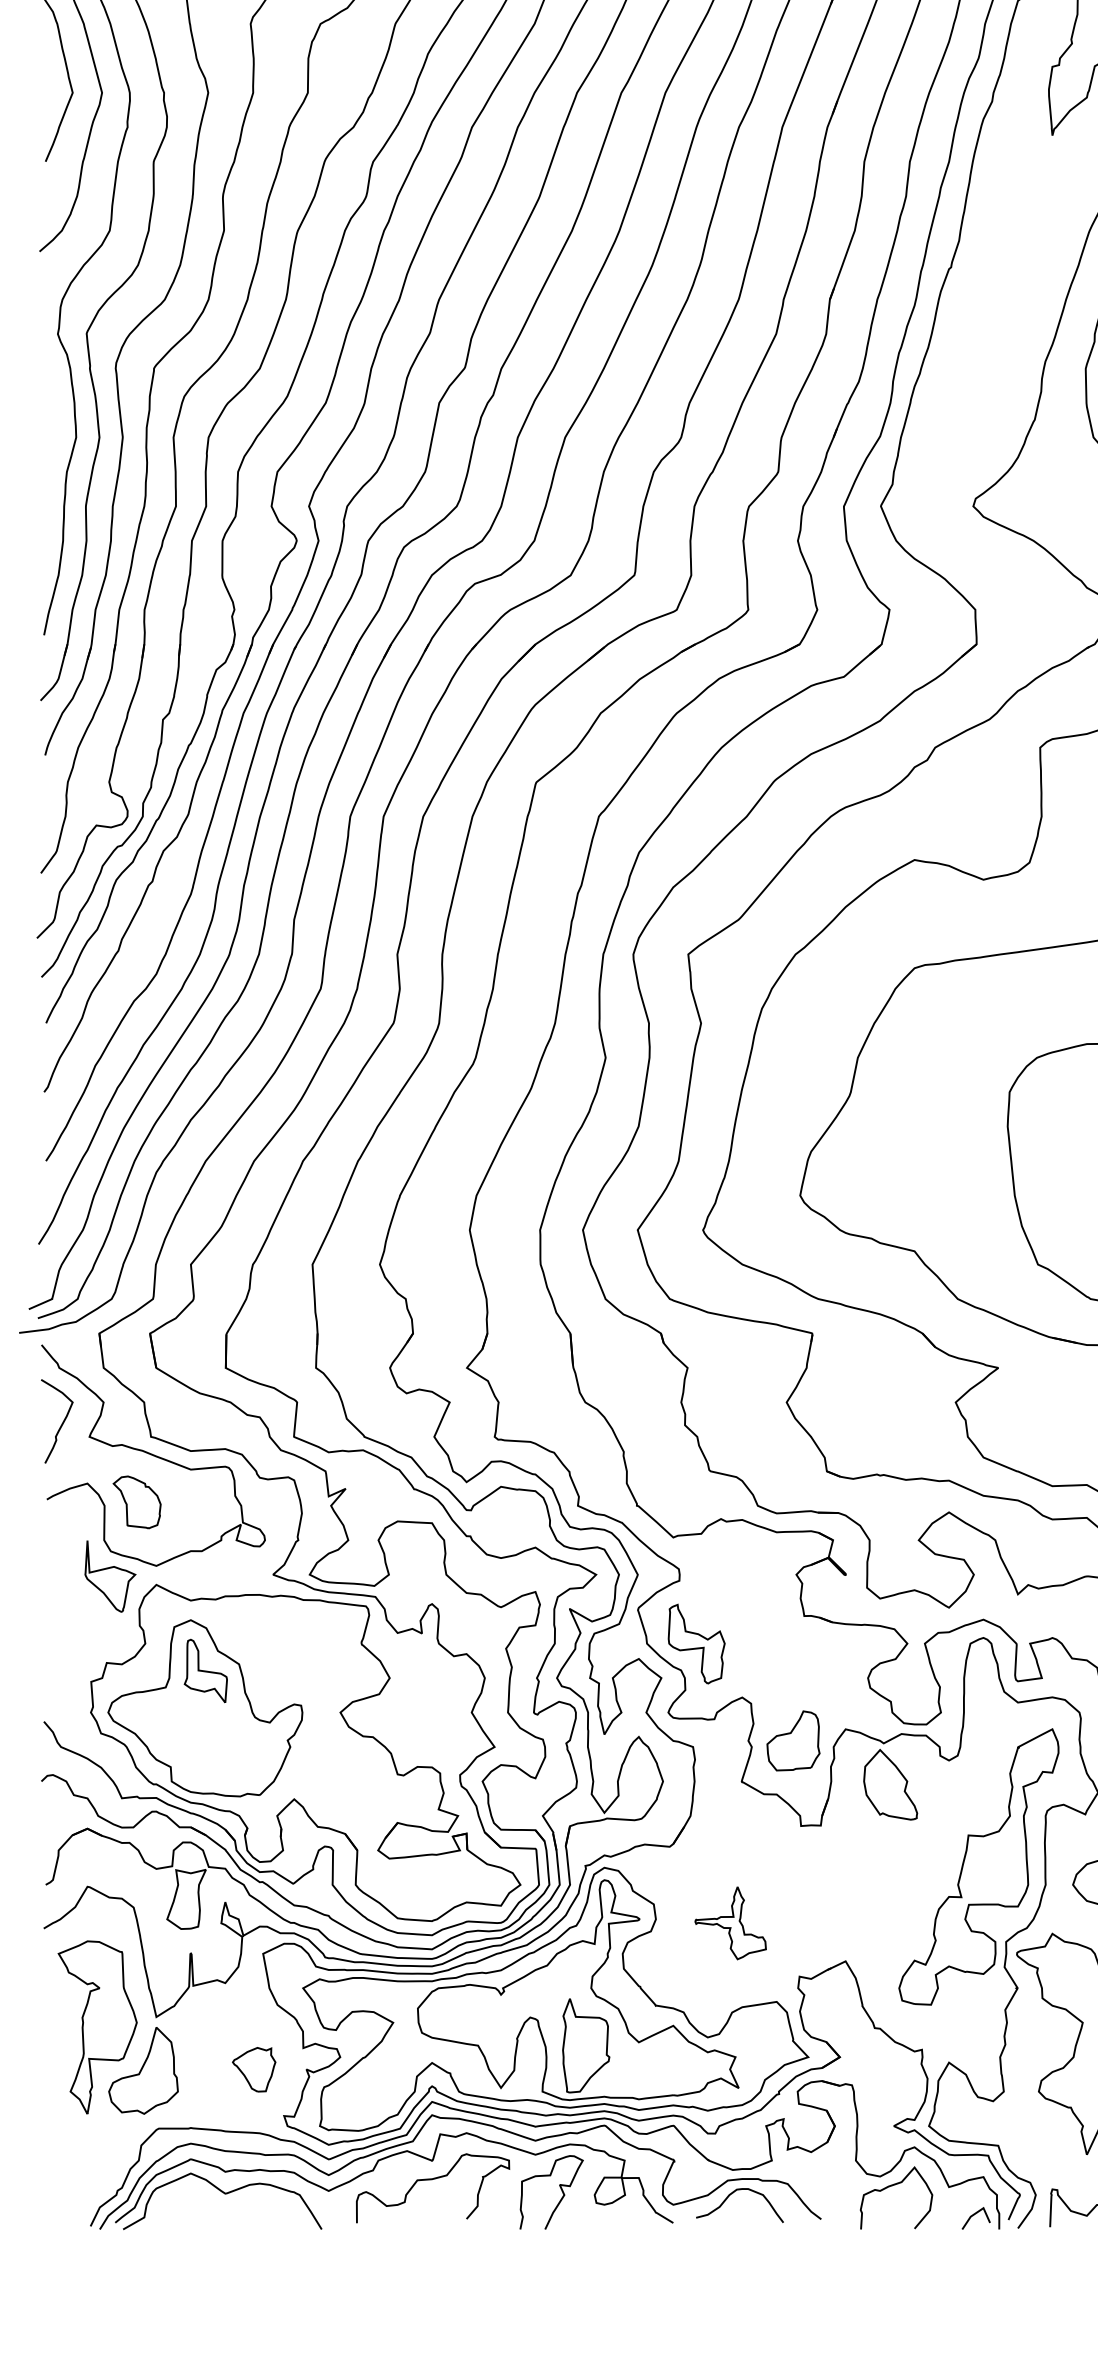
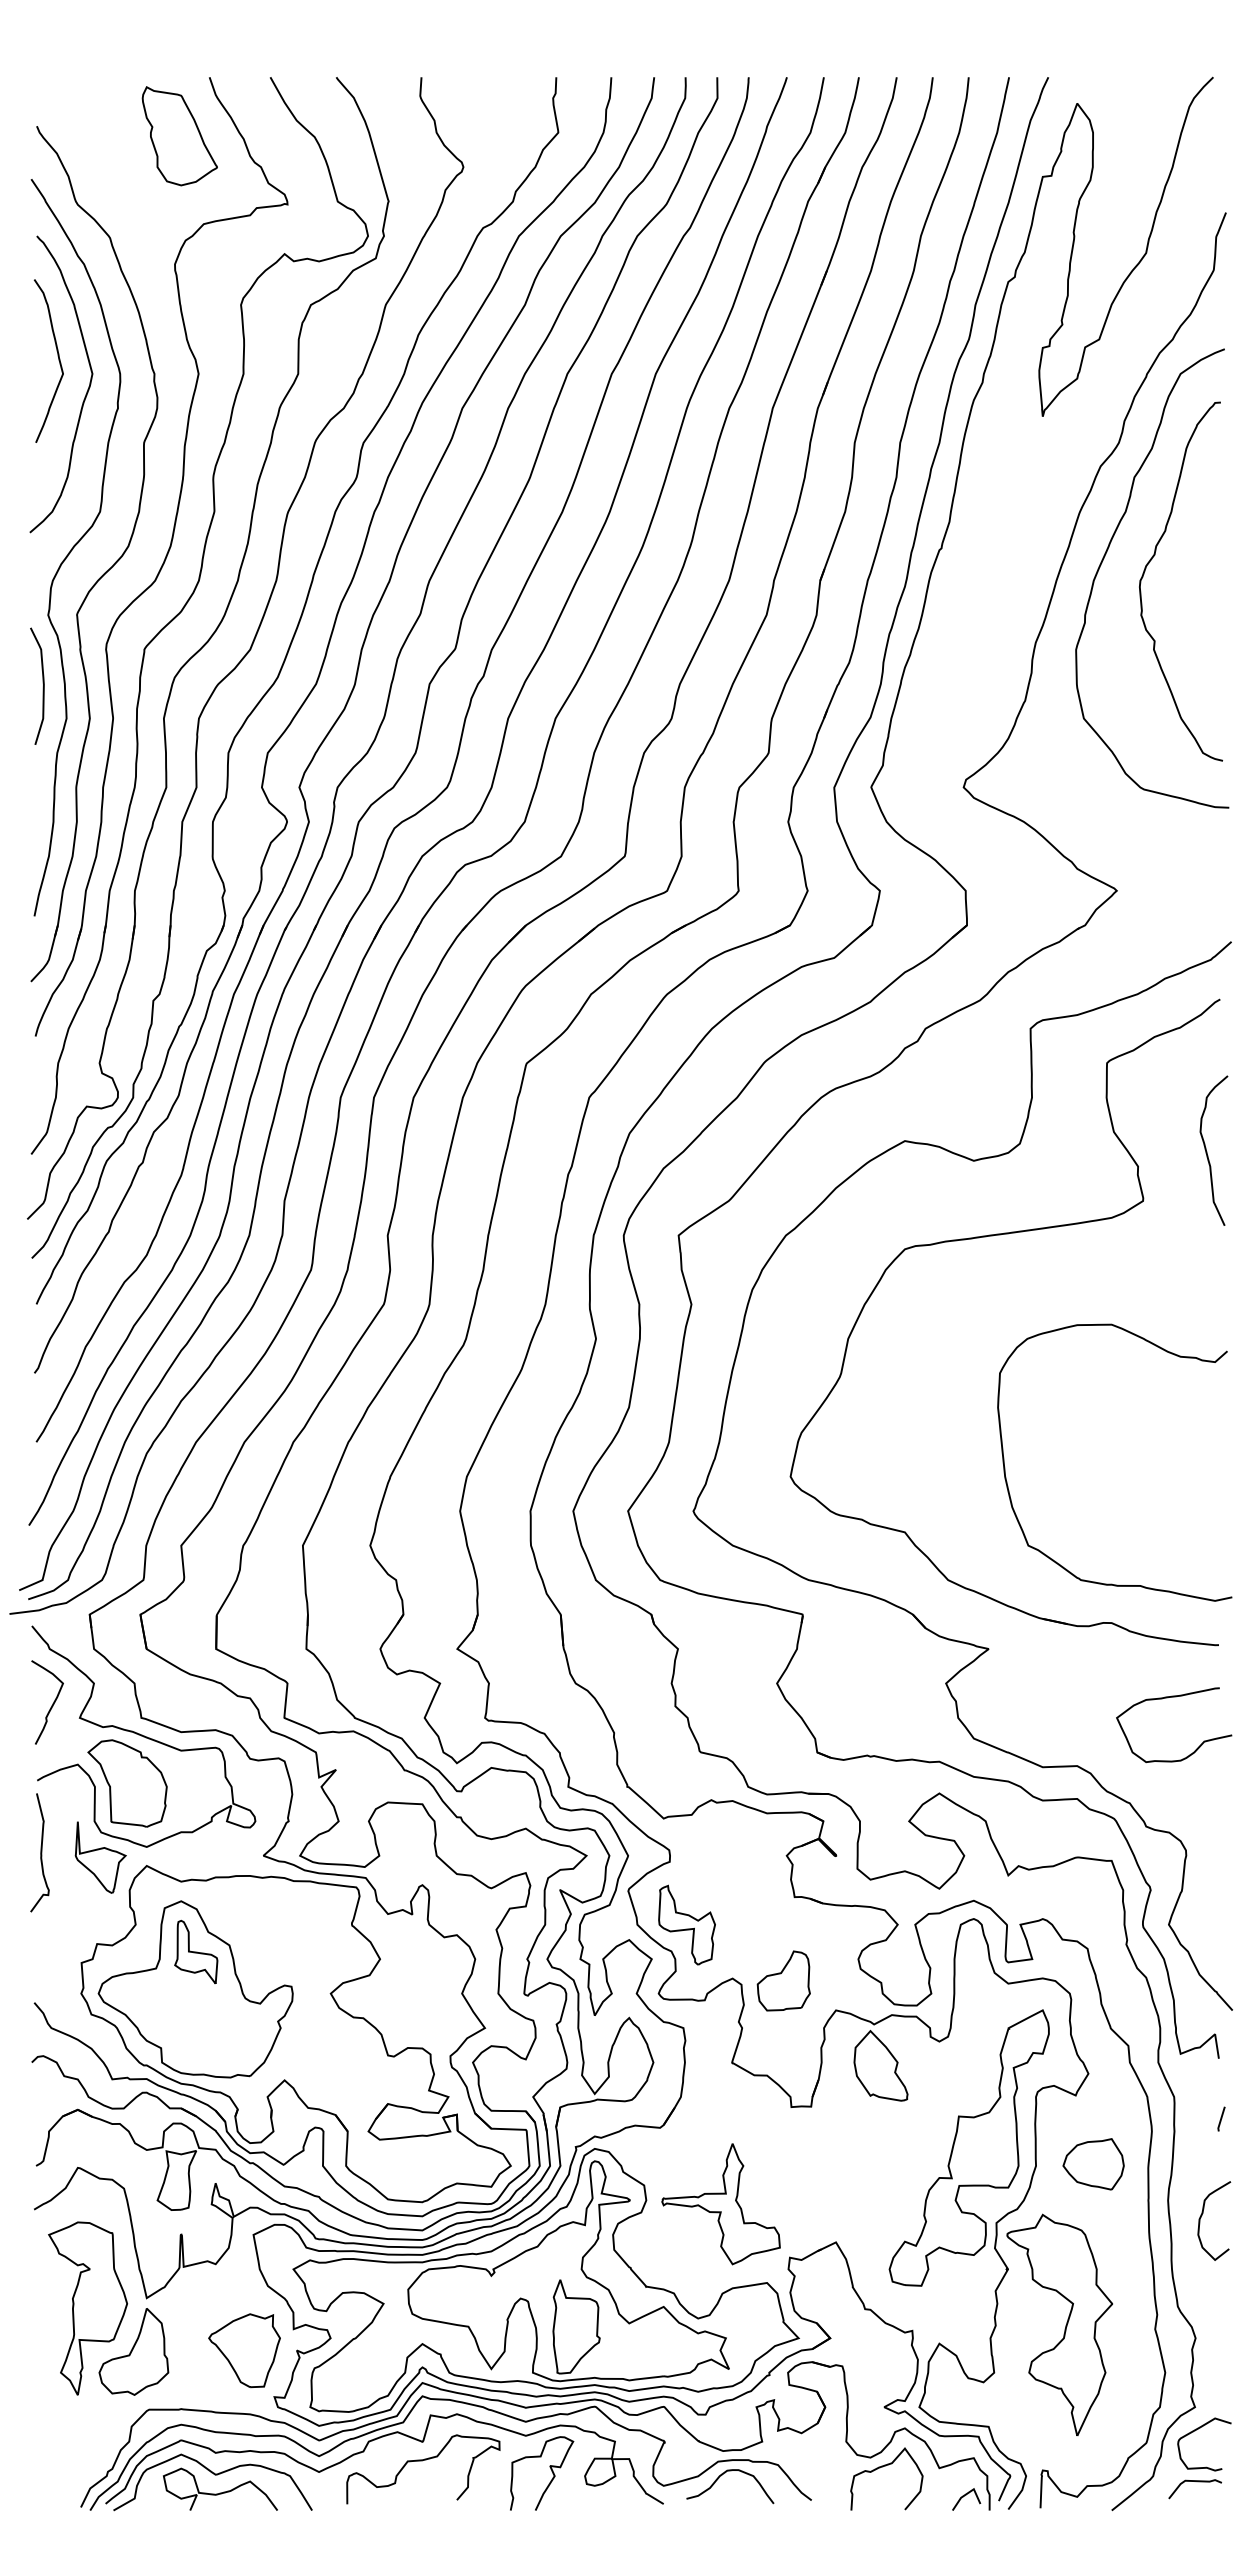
curve: (52, 402) -> (42, 683), added
part: (137, 1502) -> (127, 1783), size x1.67
curve: (50, 1571) -> (40, 1852), added
part: (793, 1740) -> (783, 1980), moved
part: (730, 1923) -> (720, 2204), size x1.67
part: (254, 2069) -> (244, 2350), size x1.67
curve: (230, 2211) -> (220, 2492), added

